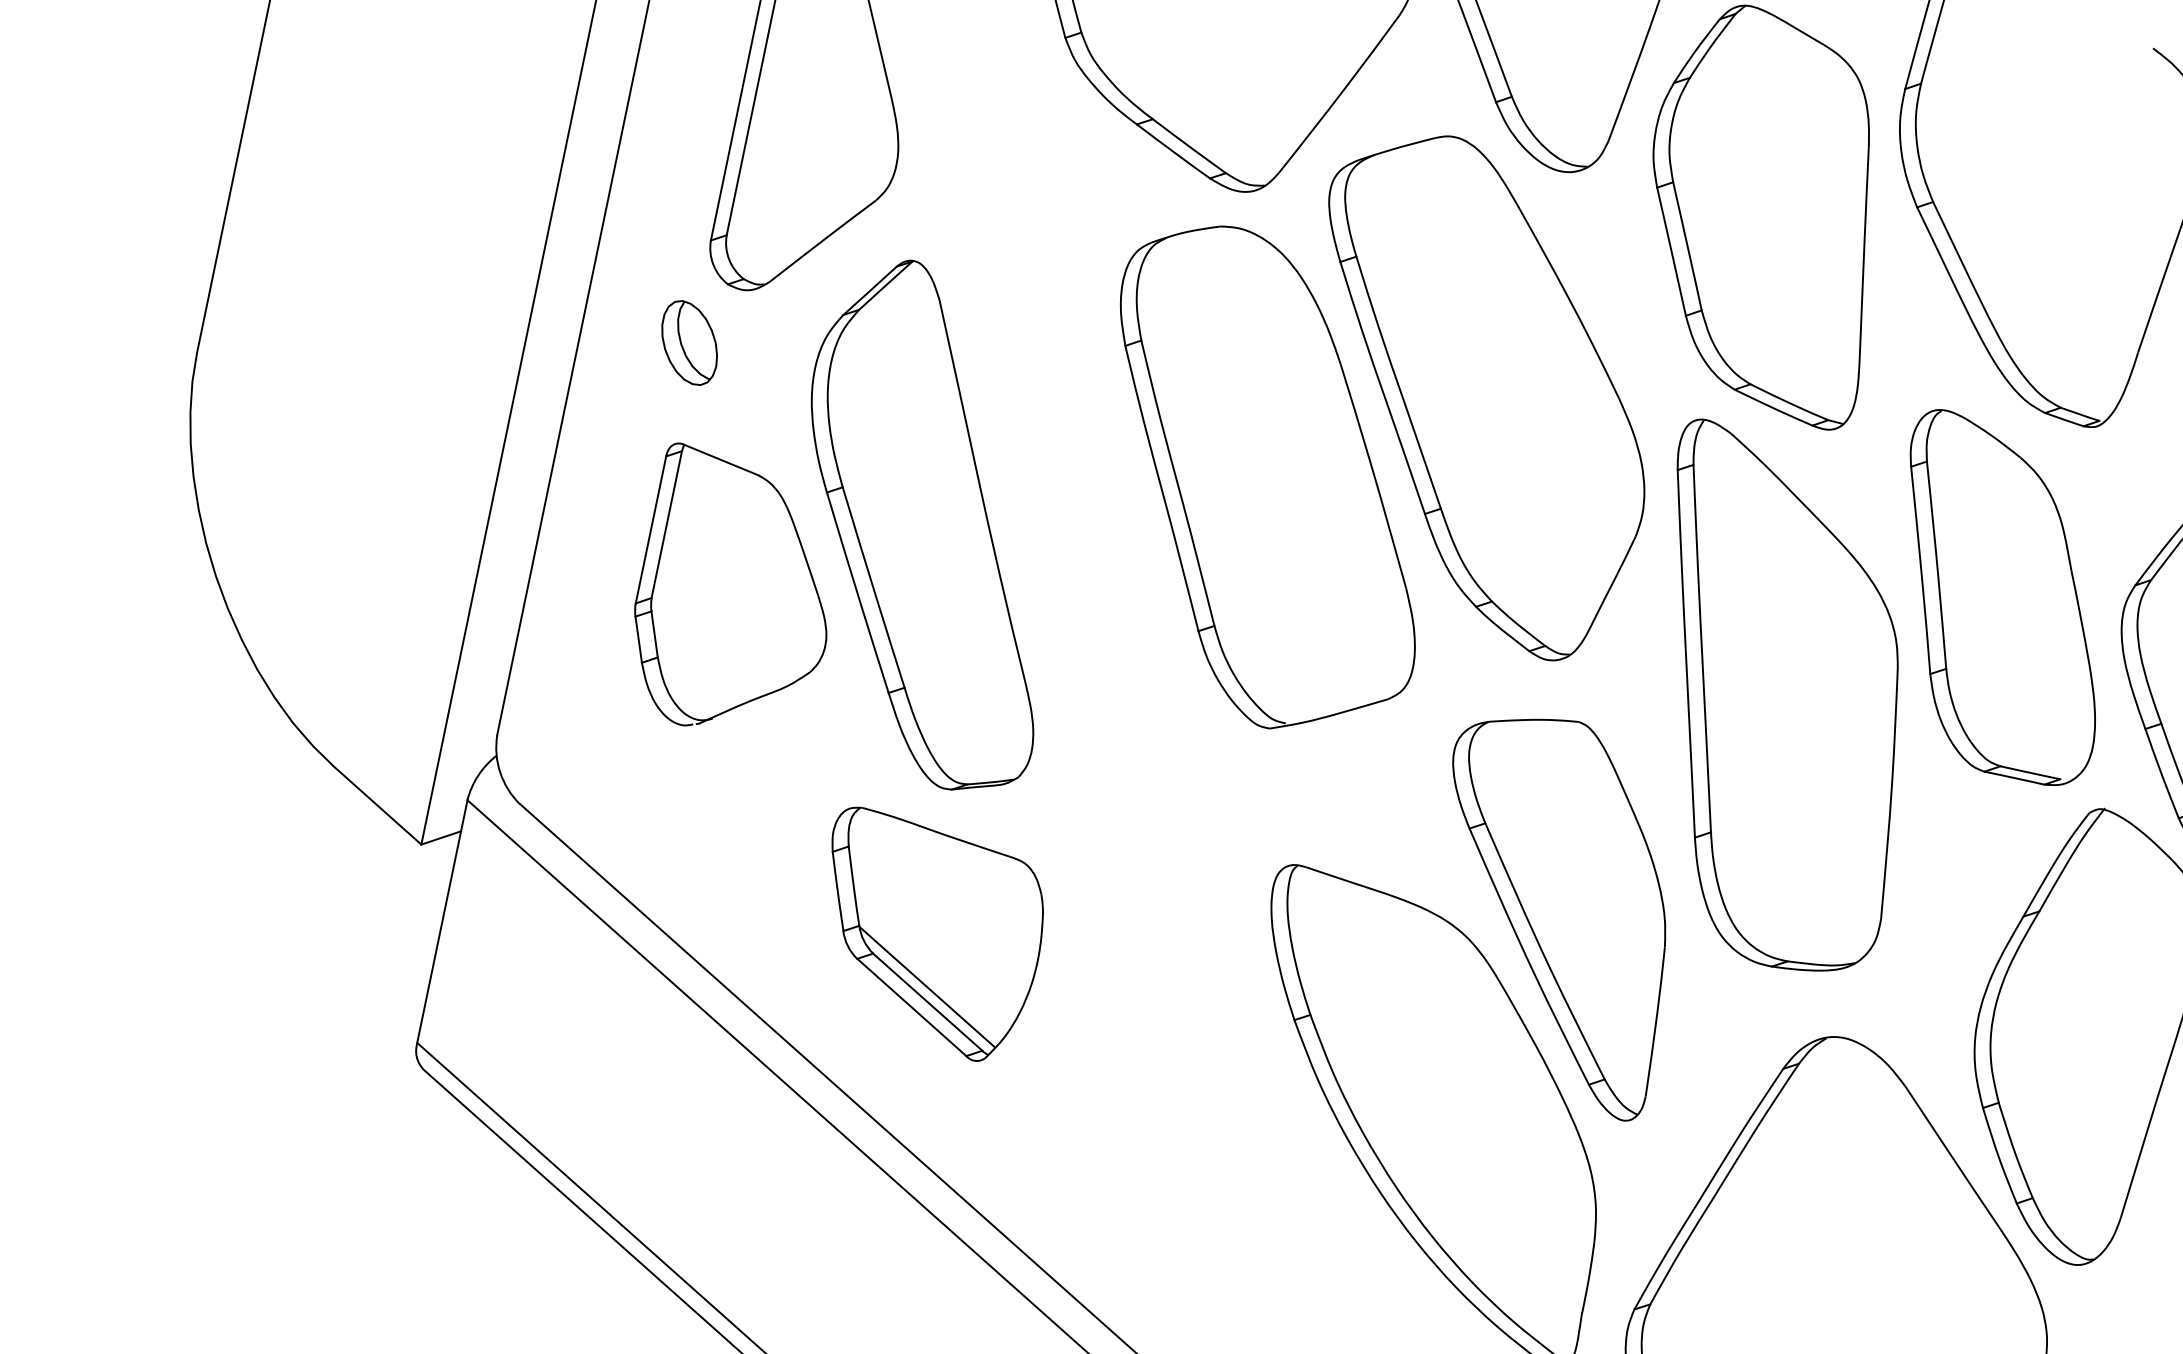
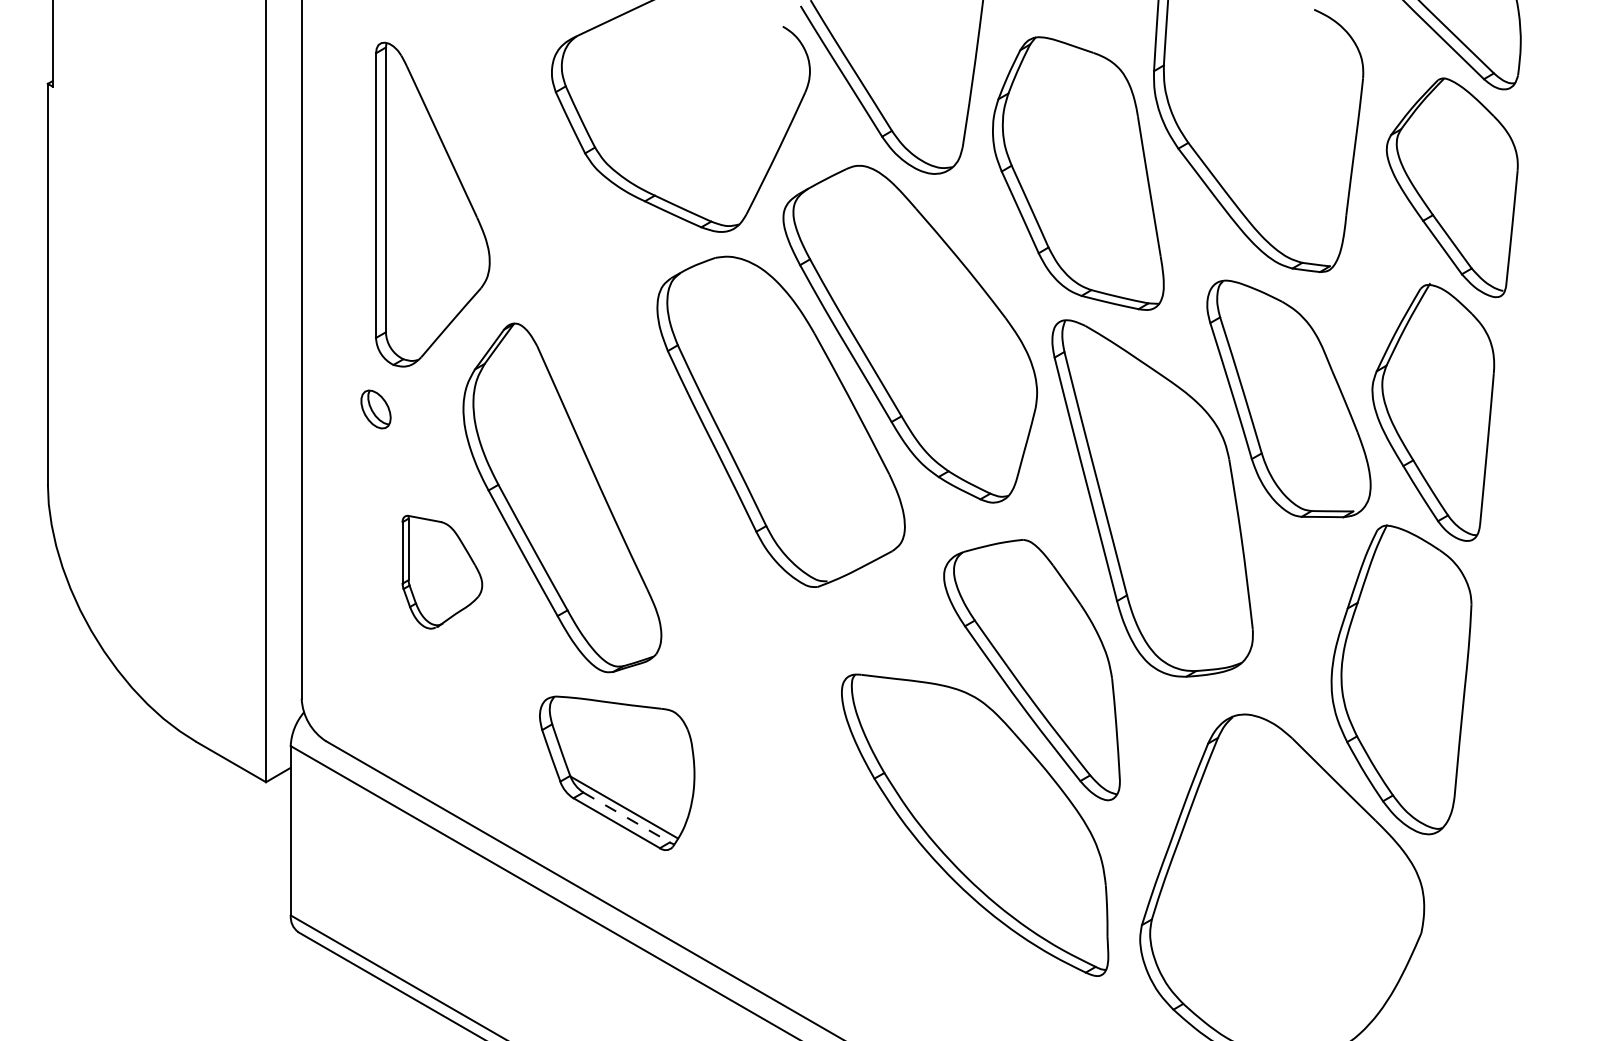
part: (688, 342) -> (375, 409), size x0.7
part: (736, 596) -> (442, 572), size x0.6
line: (927, 1002) -> (626, 817), solid -> dashed

